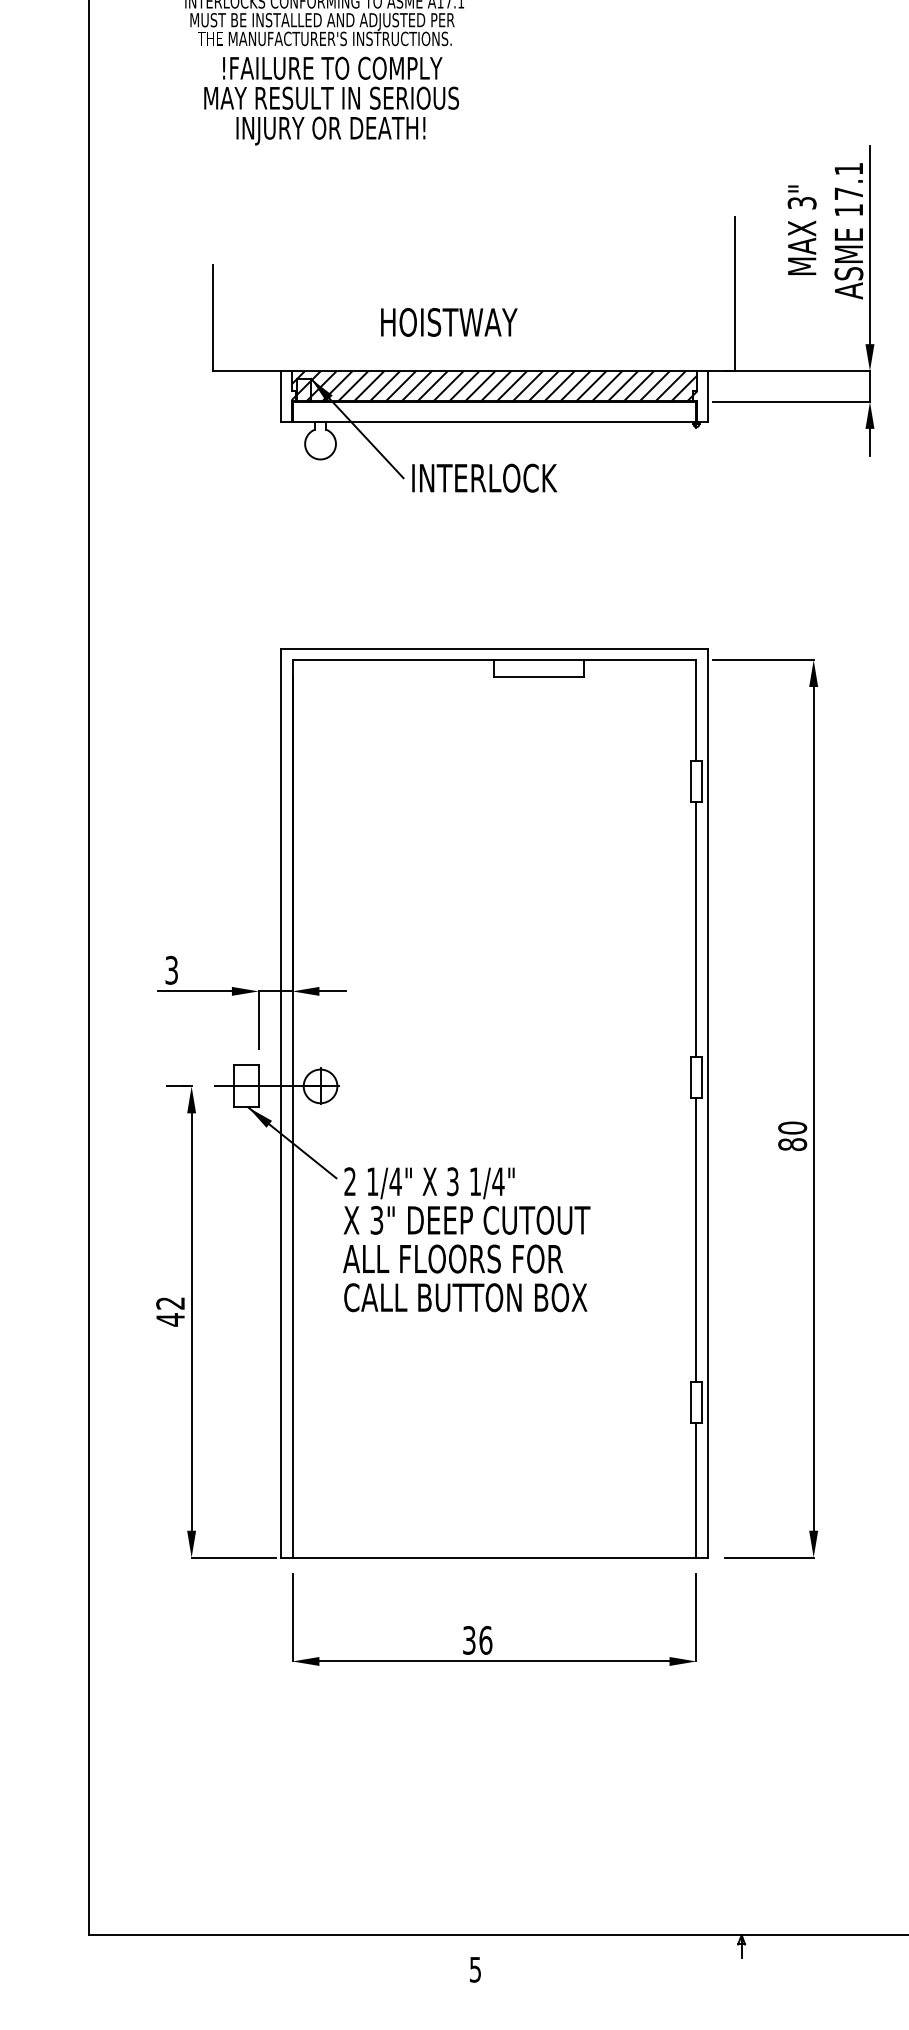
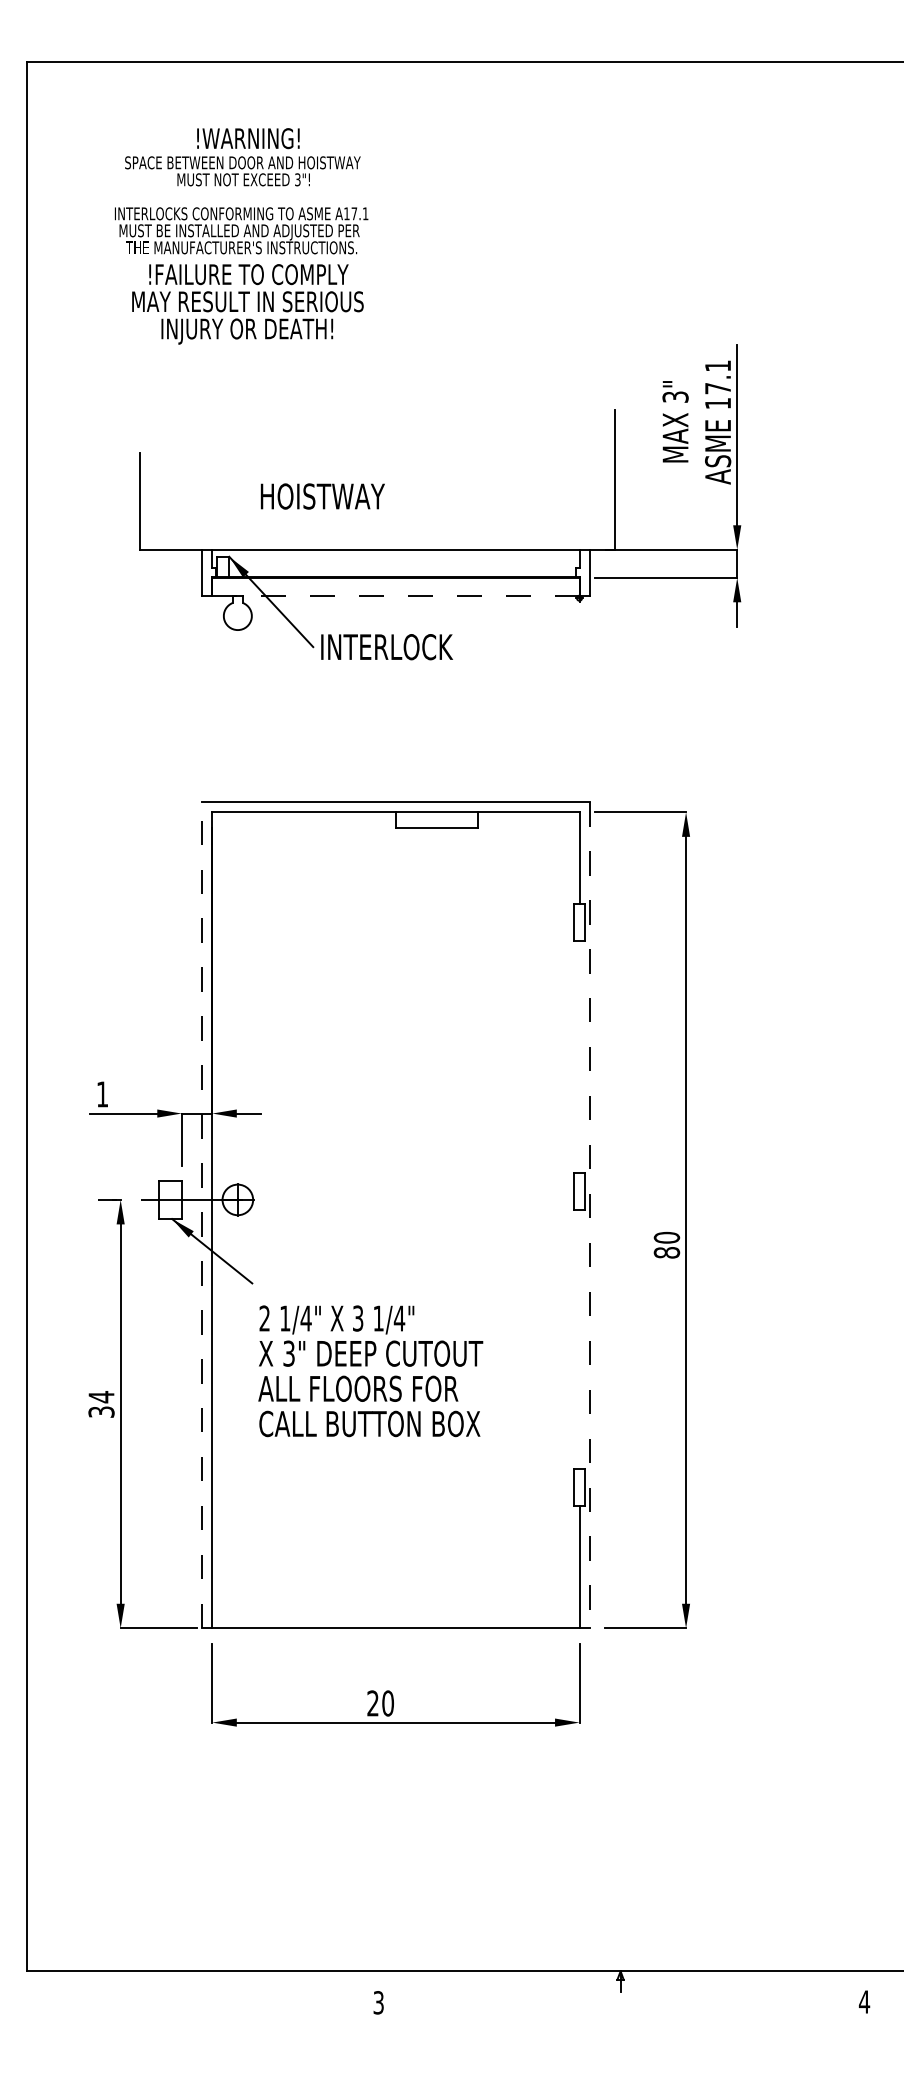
text: (448, 322) -> (322, 496), moved
hatch: (493, 386) -> (395, 563), removed
line: (493, 421) -> (395, 595), solid -> dashed
line: (696, 929) -> (579, 1057), removed
text: (171, 970) -> (102, 1094), 3 -> 1
line: (281, 1102) -> (202, 1214), solid -> dashed
line: (707, 1103) -> (589, 1215), solid -> dashed
text: (466, 1239) -> (370, 1371), moved
line: (696, 1239) -> (579, 1339), removed
text: (170, 1311) -> (101, 1404), 42 -> 34
text: (477, 1640) -> (380, 1703), 36 -> 20
text: (475, 1969) -> (378, 2002), 5 -> 3

